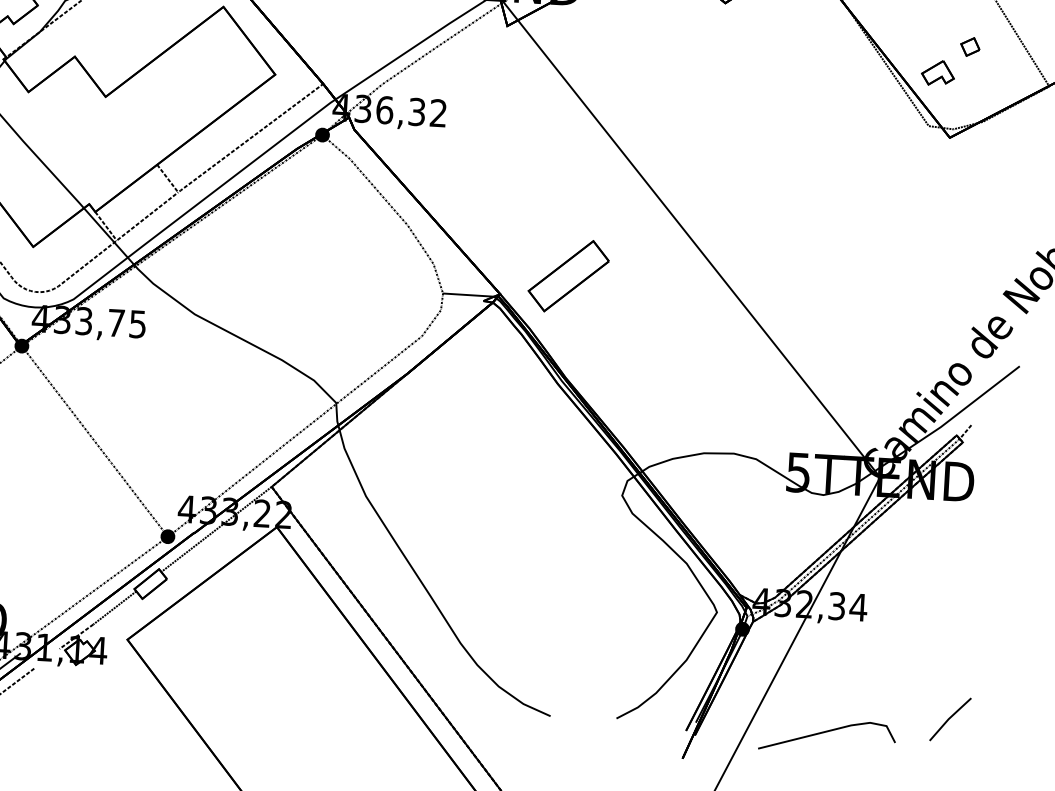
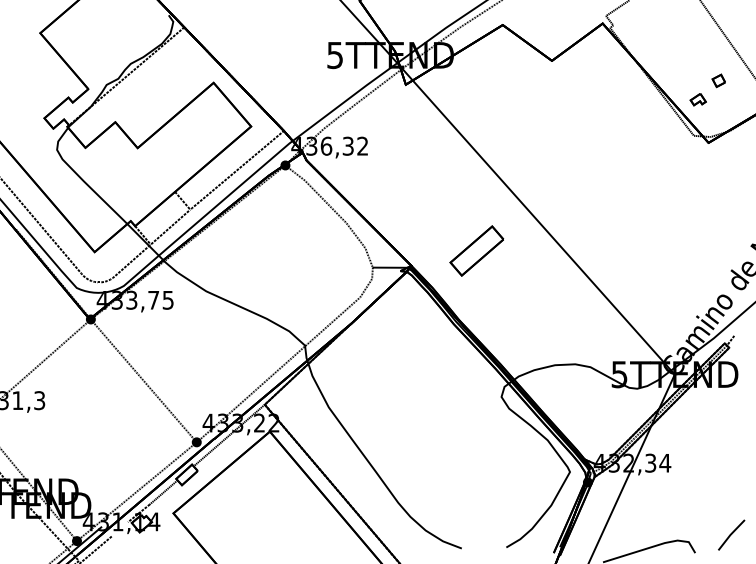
part: (938, 72) -> (698, 99), size x0.7
part: (568, 275) -> (476, 250), moved

